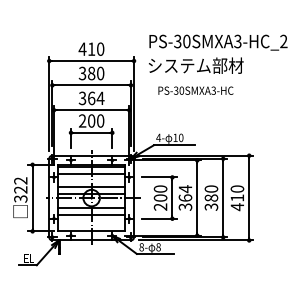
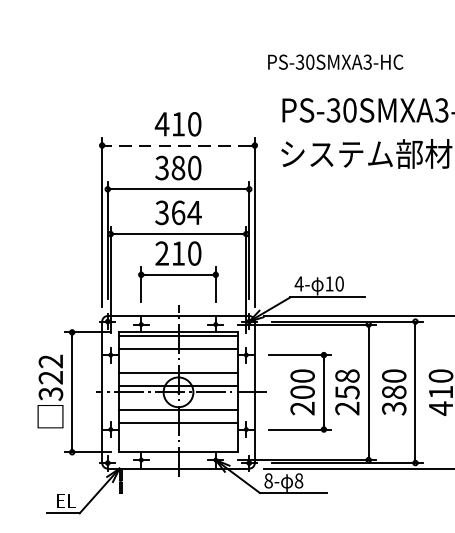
line: (91, 61) -> (178, 146), solid -> dashed
text: (195, 90) -> (334, 61), moved
text: (91, 120) -> (178, 252), 200 -> 210
text: (185, 197) -> (347, 391), 364 -> 258

